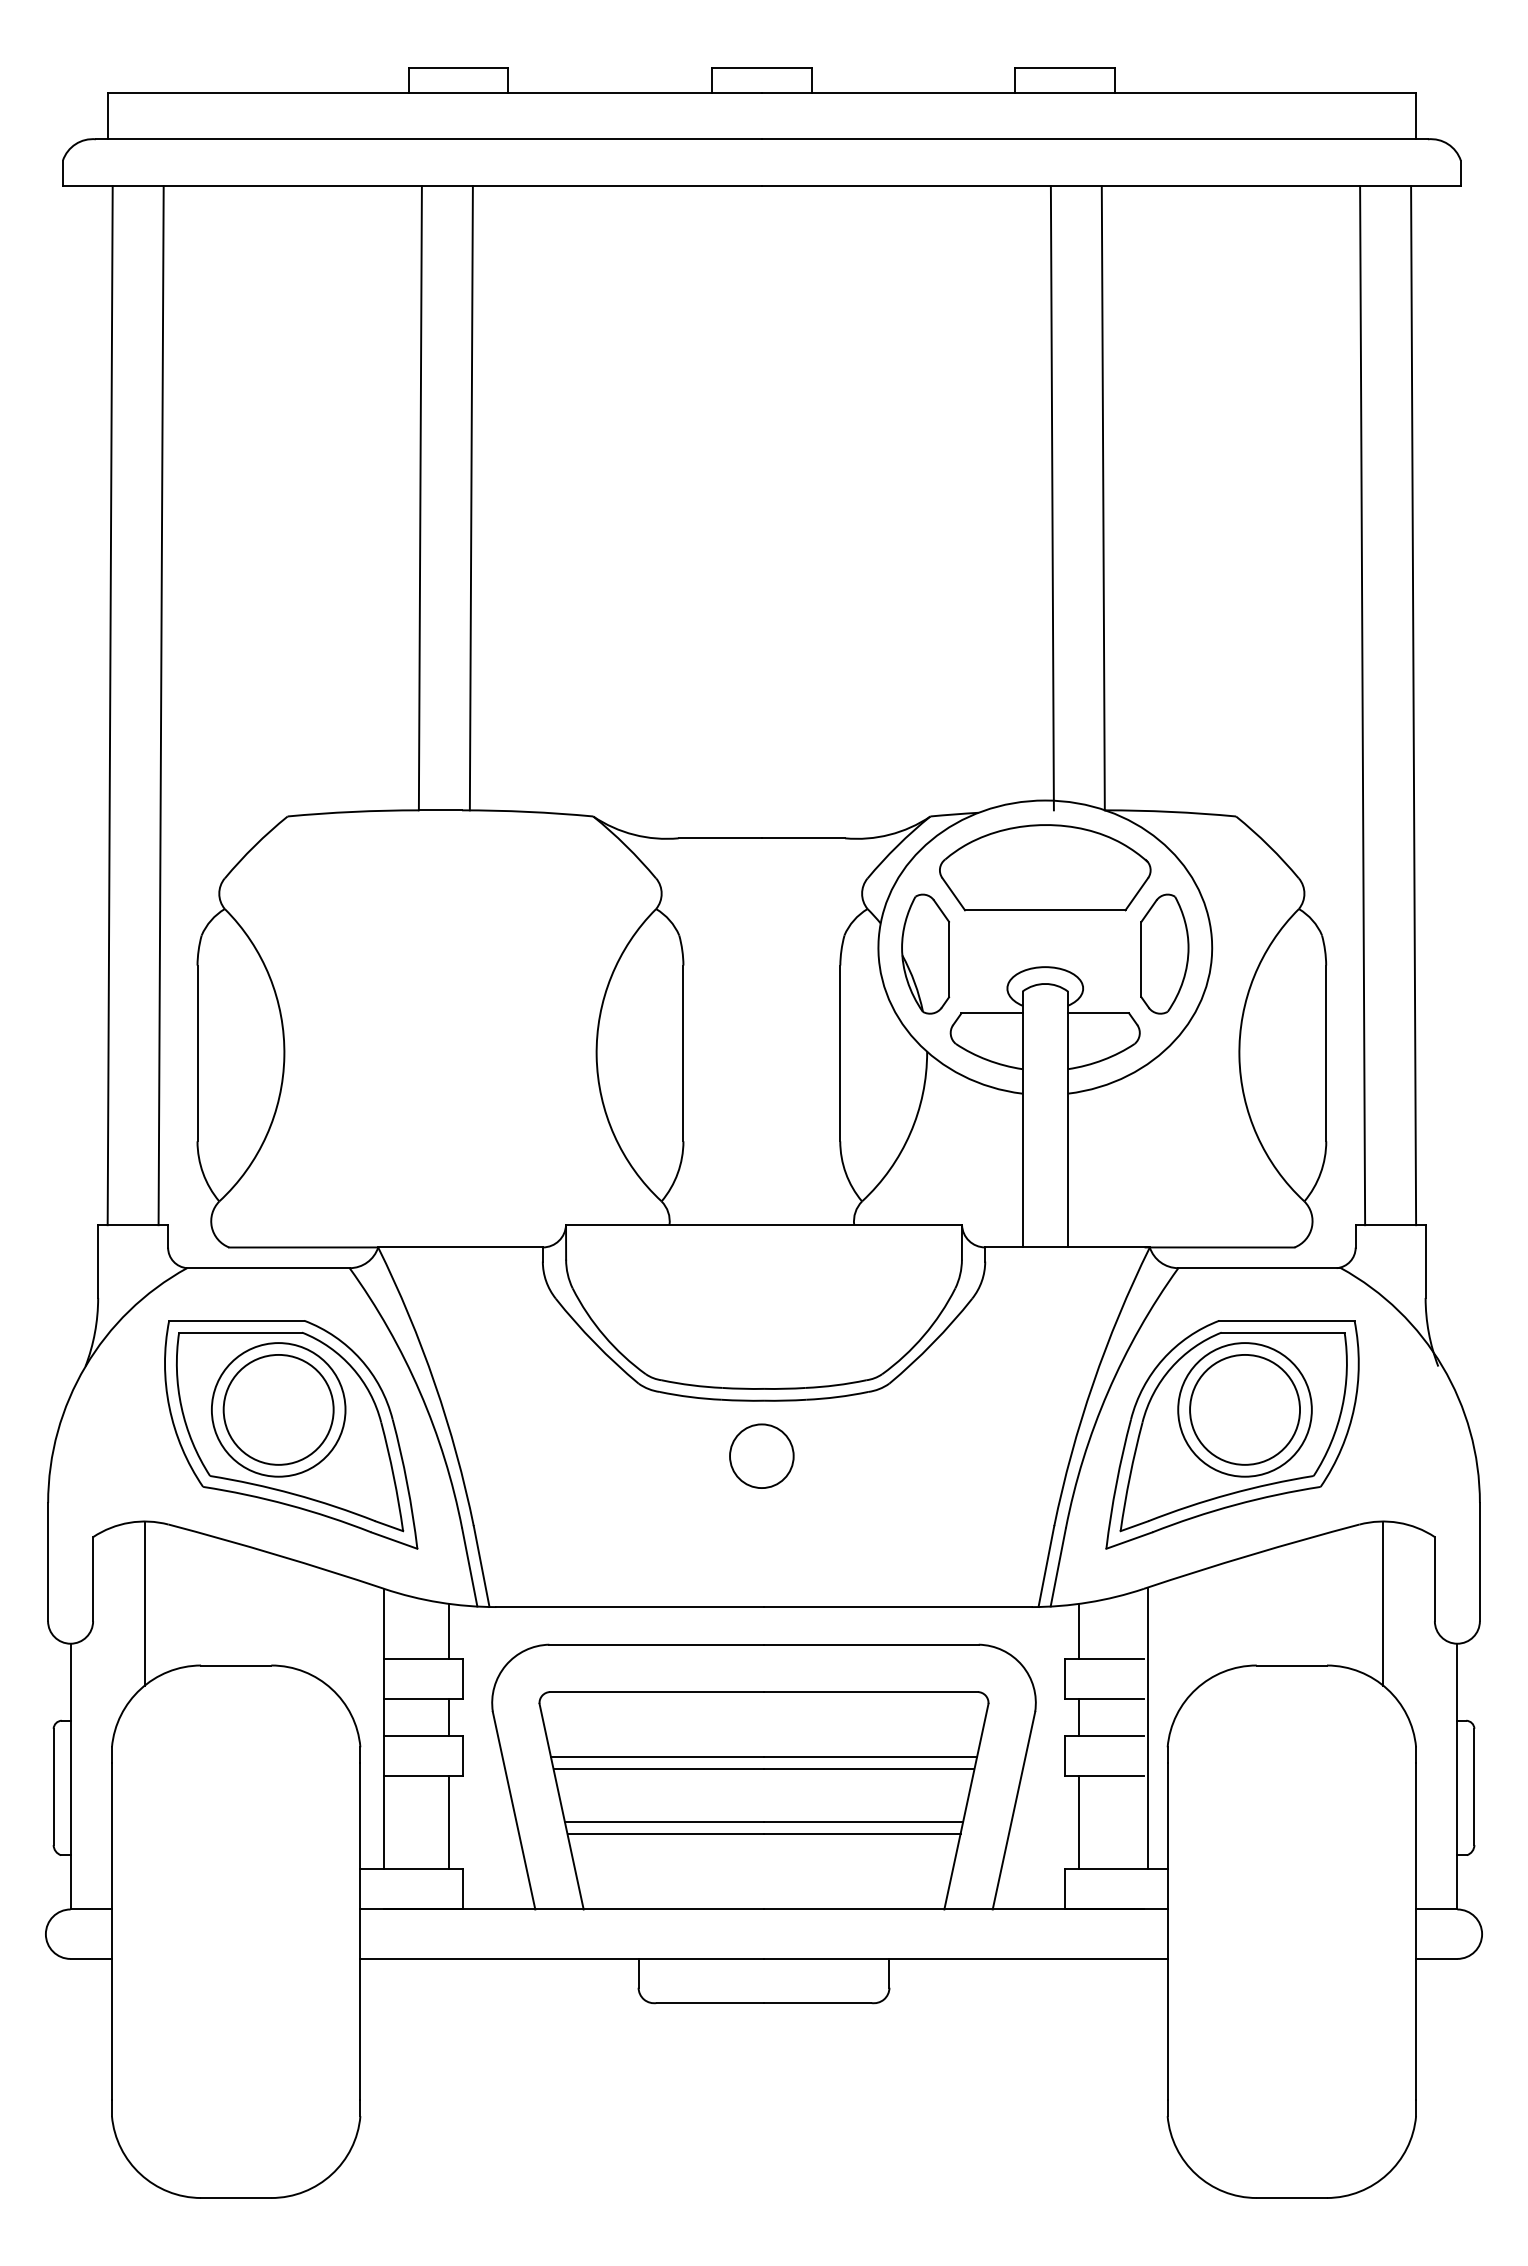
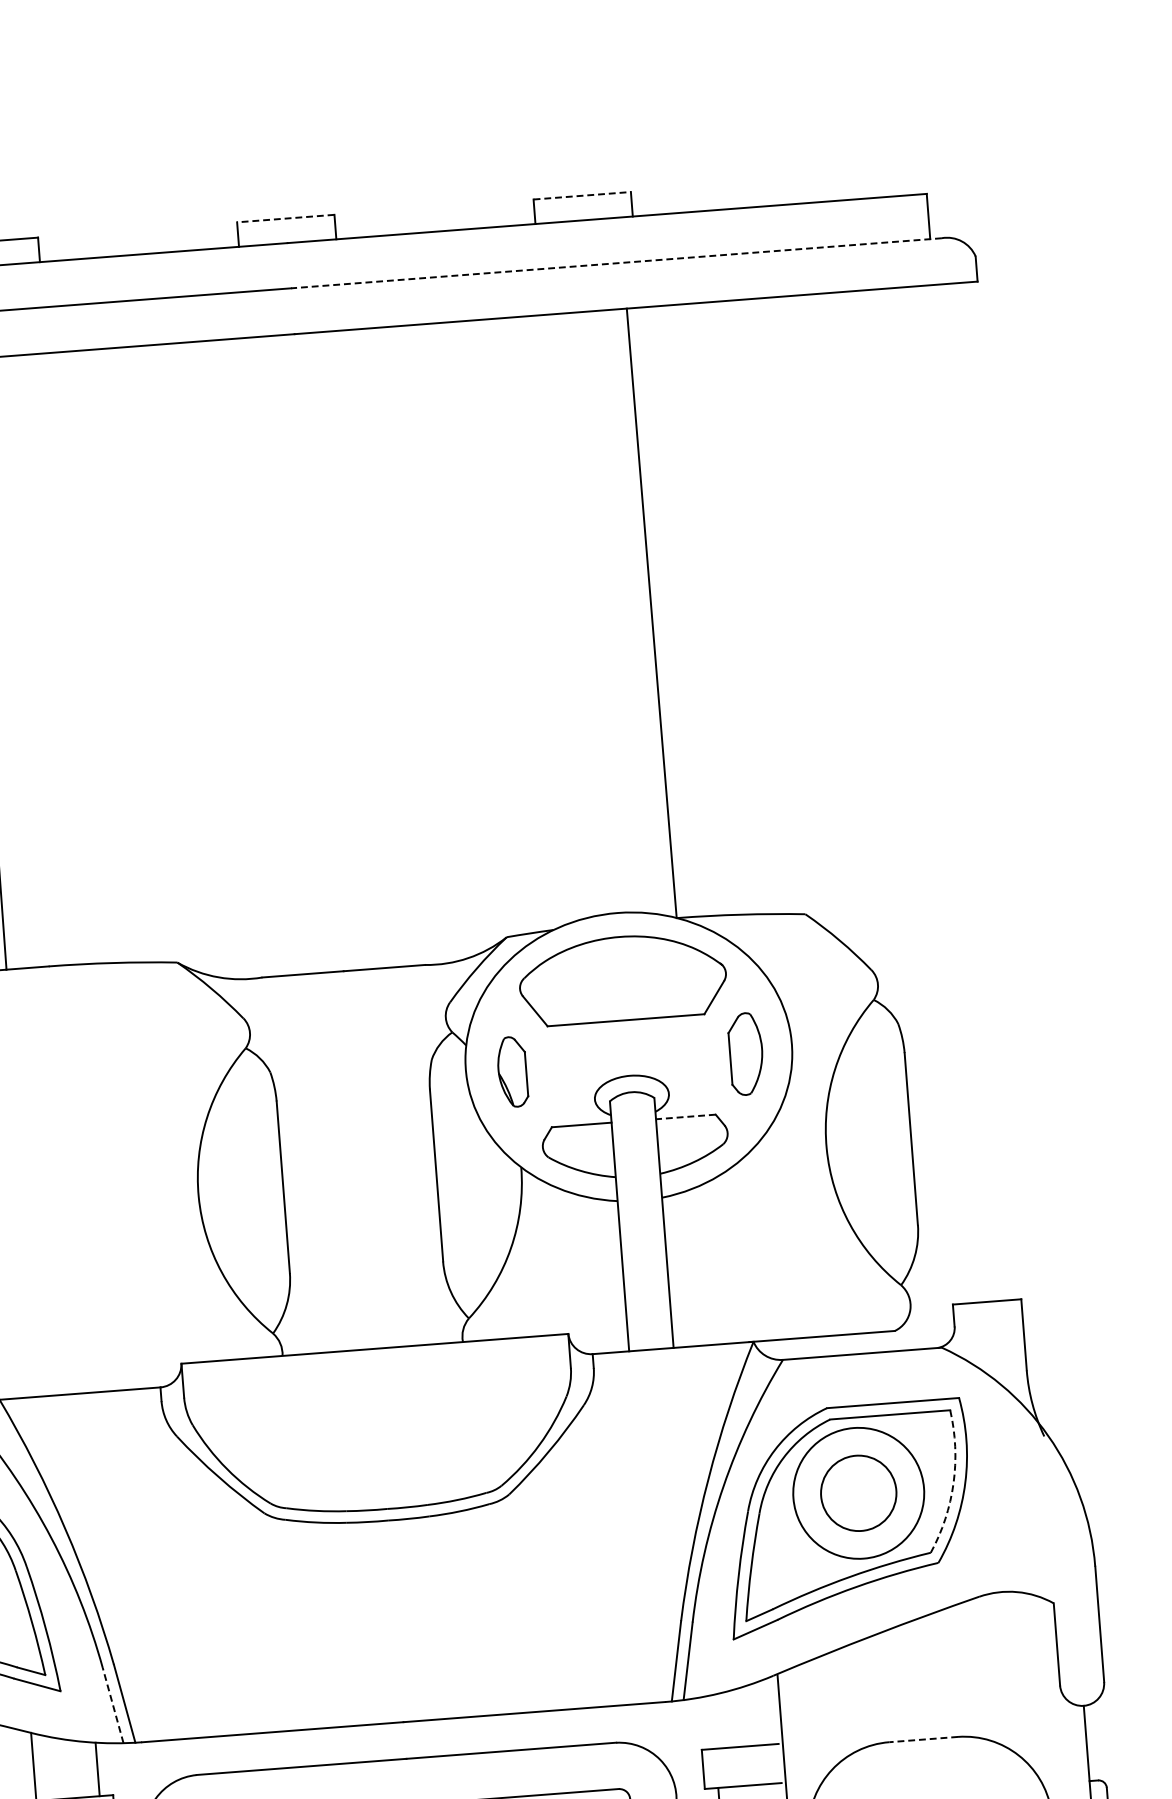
line: (761, 67) -> (285, 218), solid -> dashed
line: (1065, 67) -> (582, 195), solid -> dashed
line: (1094, 139) -> (616, 263), solid -> dashed
line: (470, 498) -> (33, 661), removed
line: (1051, 498) -> (601, 617), removed
line: (1362, 705) -> (920, 796), removed
line: (1413, 705) -> (970, 792), removed
part: (925, 953) -> (512, 1071), size x0.6
part: (1164, 953) -> (745, 1053), size x0.7
line: (1098, 1013) -> (685, 1117), solid -> dashed
arc: (1342, 1407) -> (953, 1483), solid -> dashed
circle: (1245, 1409) -> (859, 1492), size x0.7
circle: (761, 1455) -> (389, 1574), removed
line: (469, 1567) -> (112, 1705), solid -> dashed
line: (1383, 1603) -> (1008, 1672), removed
line: (1079, 1630) -> (713, 1721), removed
line: (1291, 1665) -> (923, 1739), solid -> dashed

